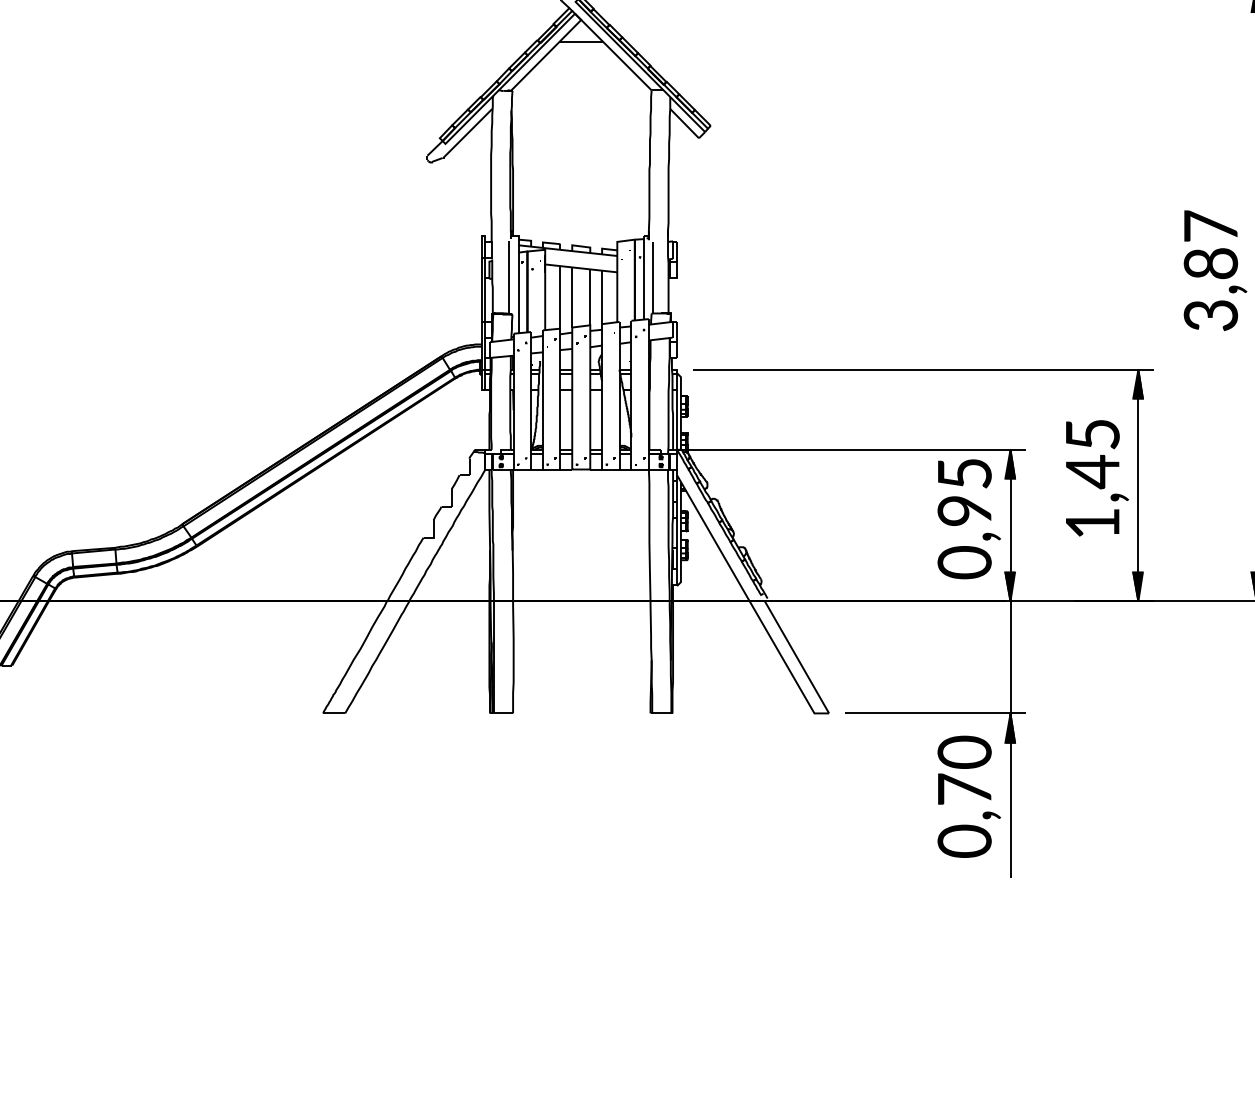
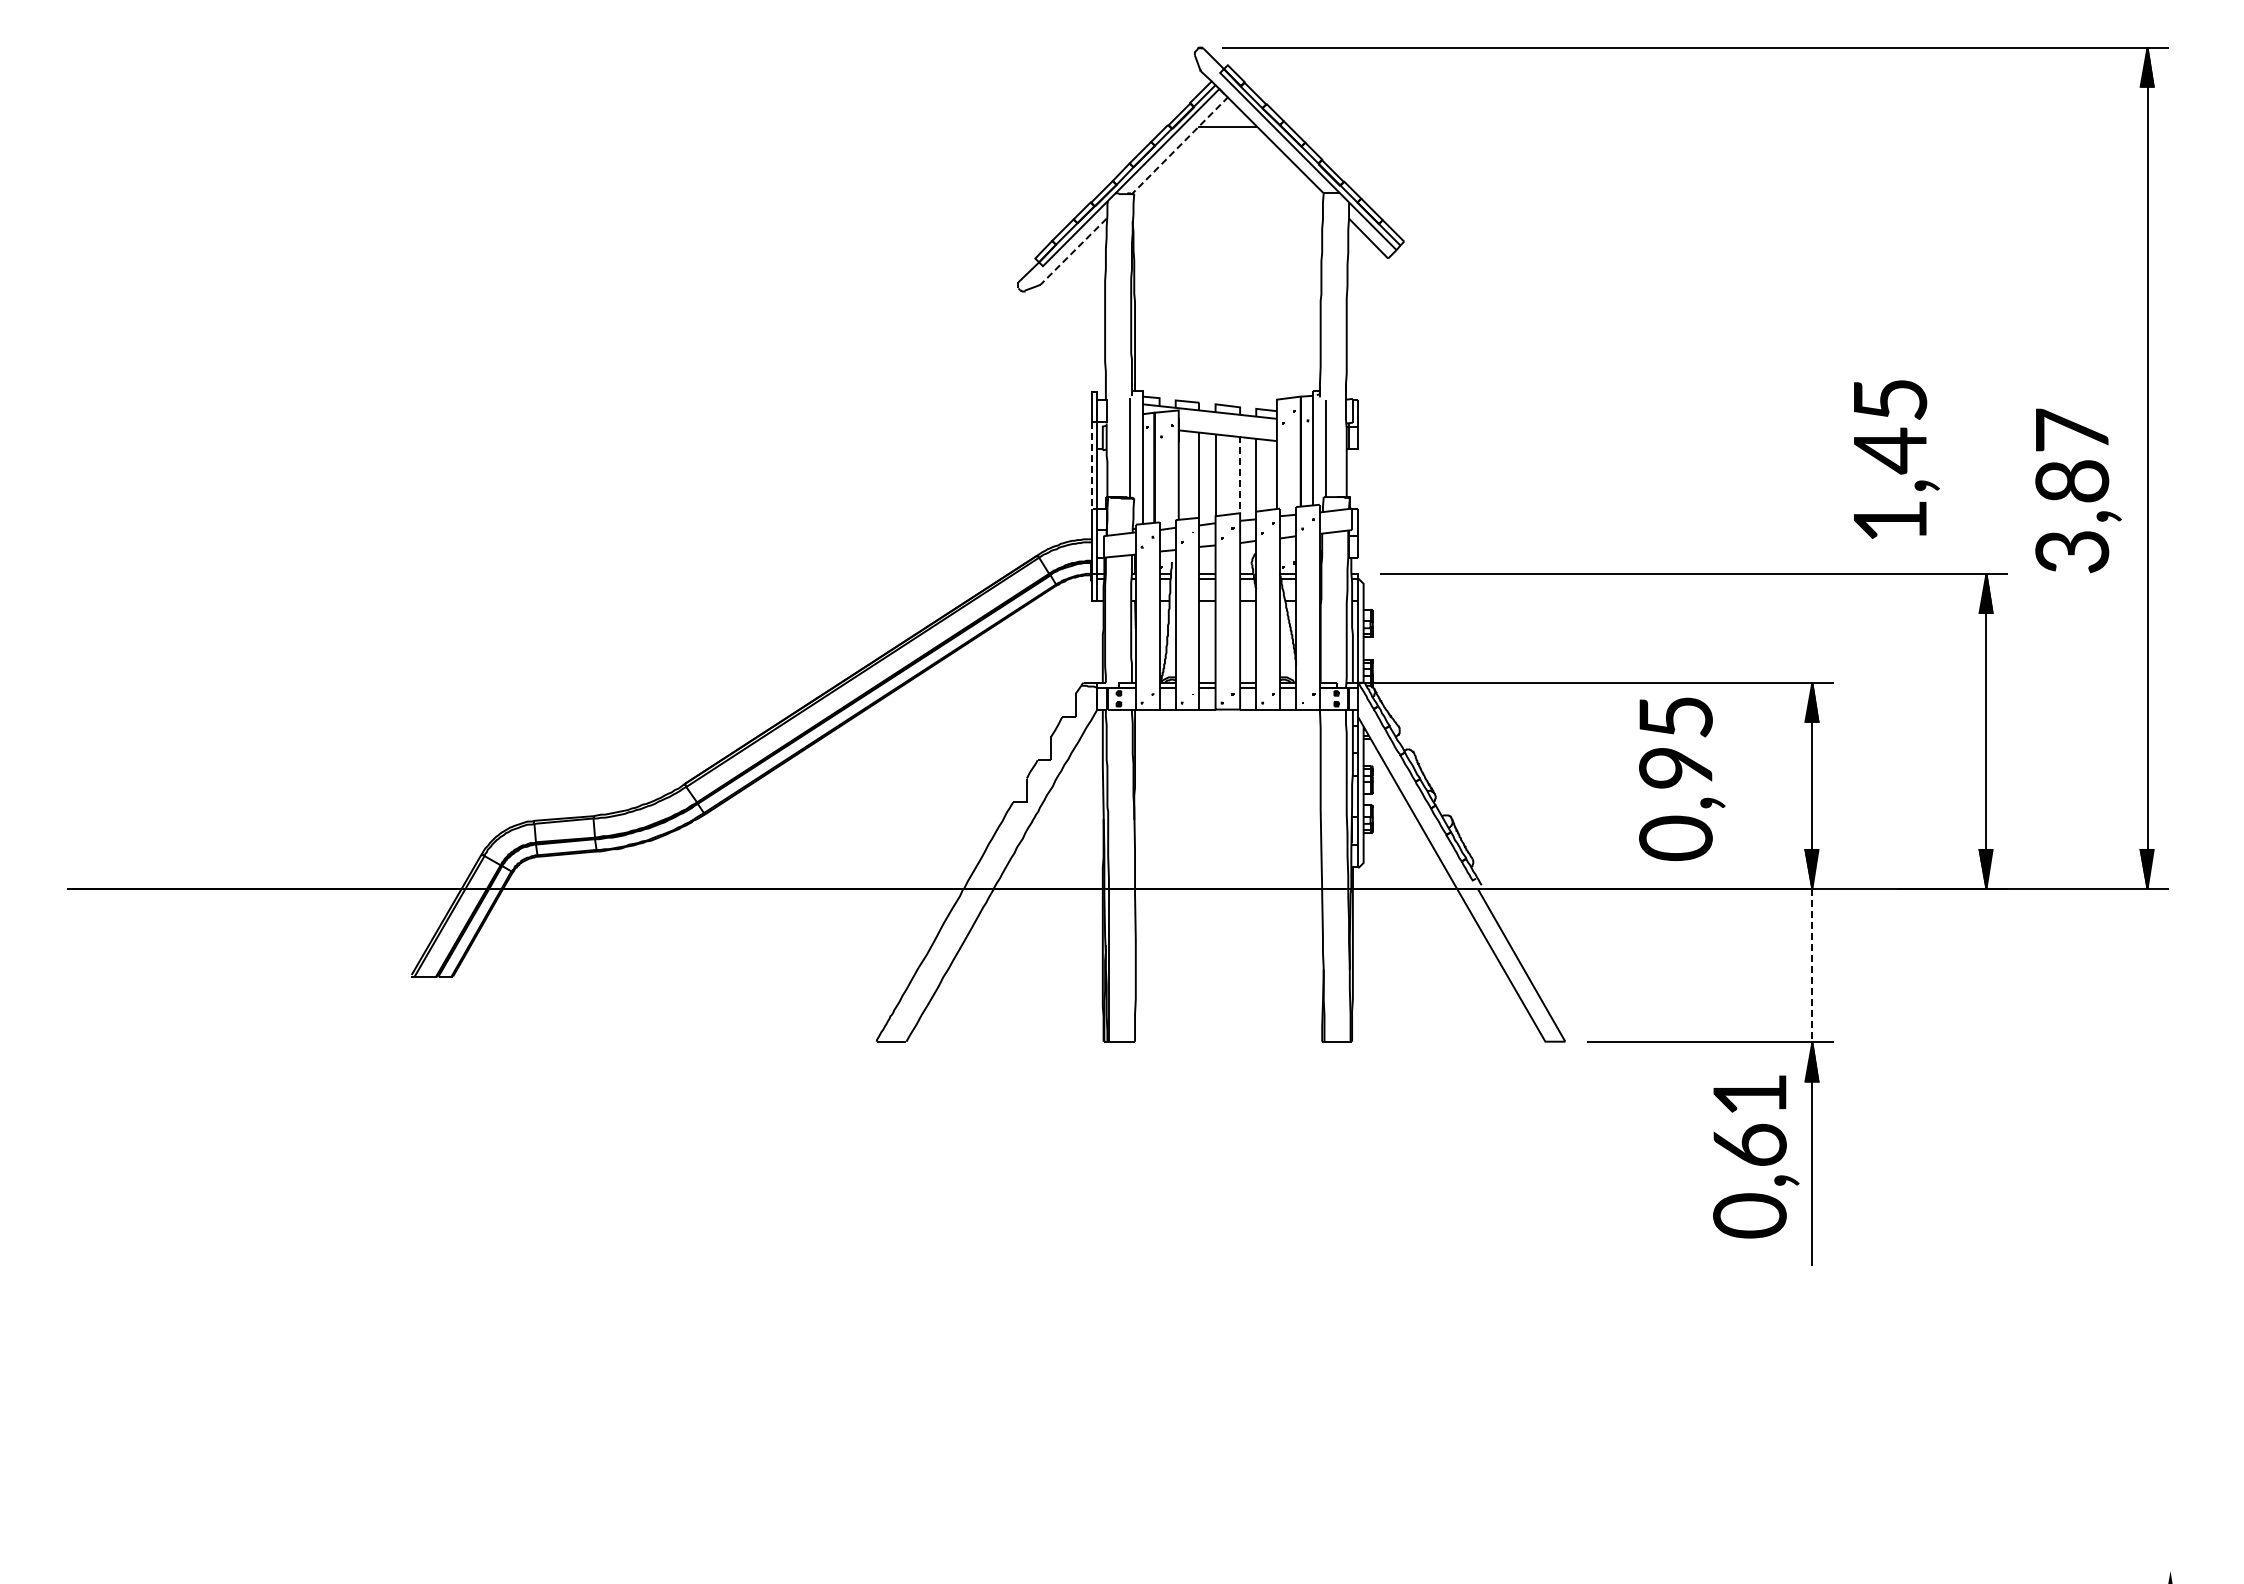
line: (549, 52) -> (1184, 141), solid -> dashed
line: (467, 133) -> (1073, 251), solid -> dashed
text: (1215, 270) -> (2078, 490), moved
line: (481, 292) -> (1092, 468), solid -> dashed
line: (590, 297) -> (1240, 475), solid -> dashed
text: (1097, 478) -> (1896, 459), moved
text: (969, 518) -> (1682, 778), moved
line: (1010, 657) -> (1812, 965), solid -> dashed
text: (964, 769) -> (1749, 1118), 0,70 -> 0,61

